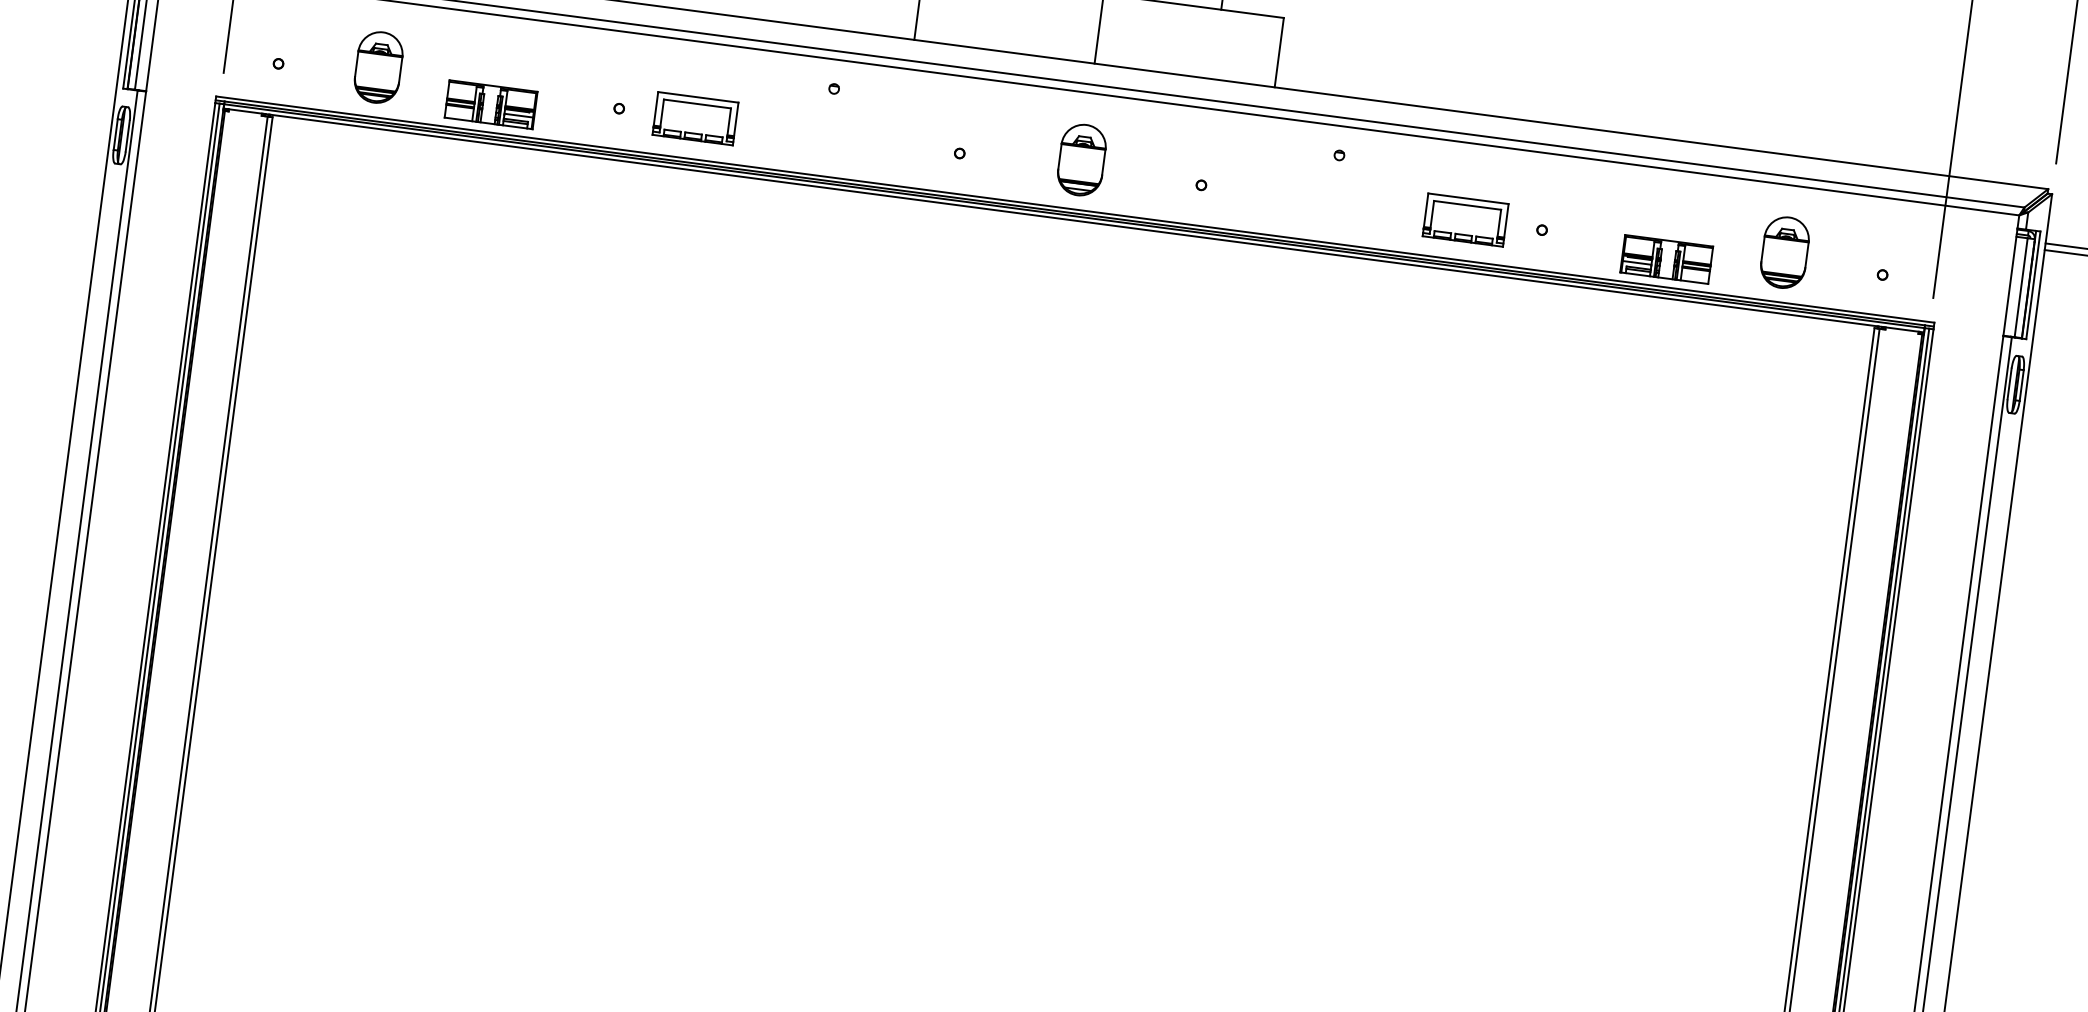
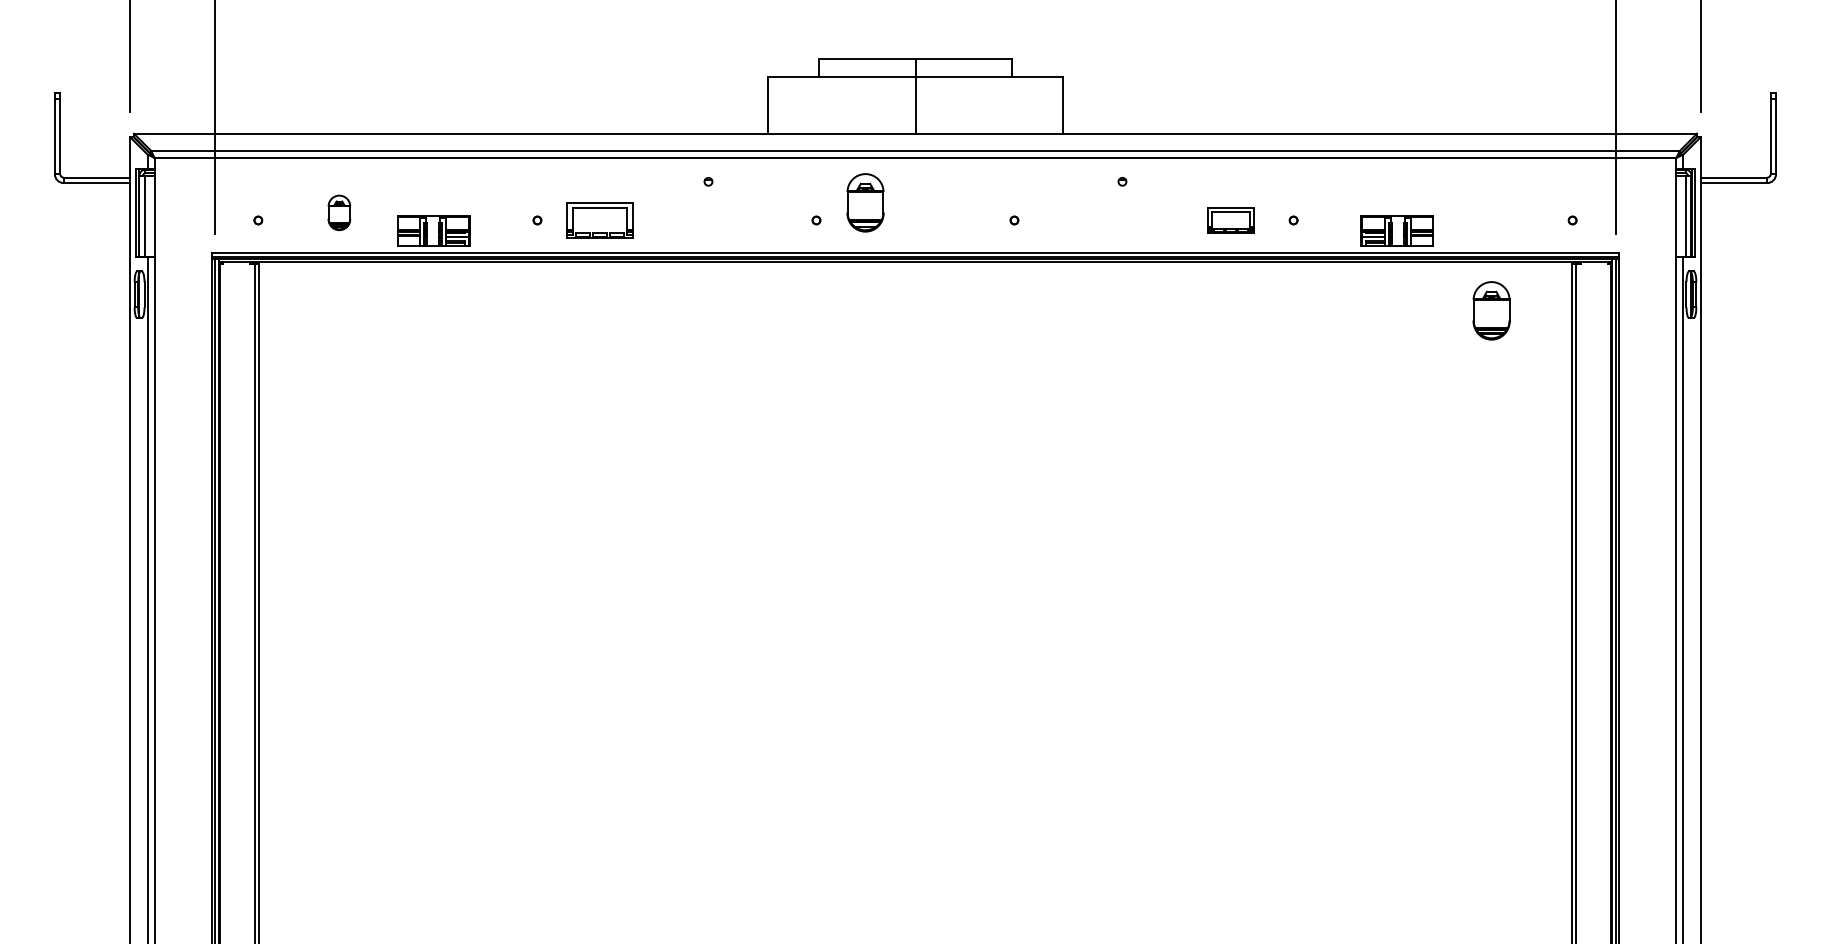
part: (378, 67) -> (339, 212), size x0.6
part: (1081, 159) -> (865, 202), moved
part: (1465, 220) -> (1230, 220), size x0.7
part: (1784, 252) -> (1491, 310), moved

